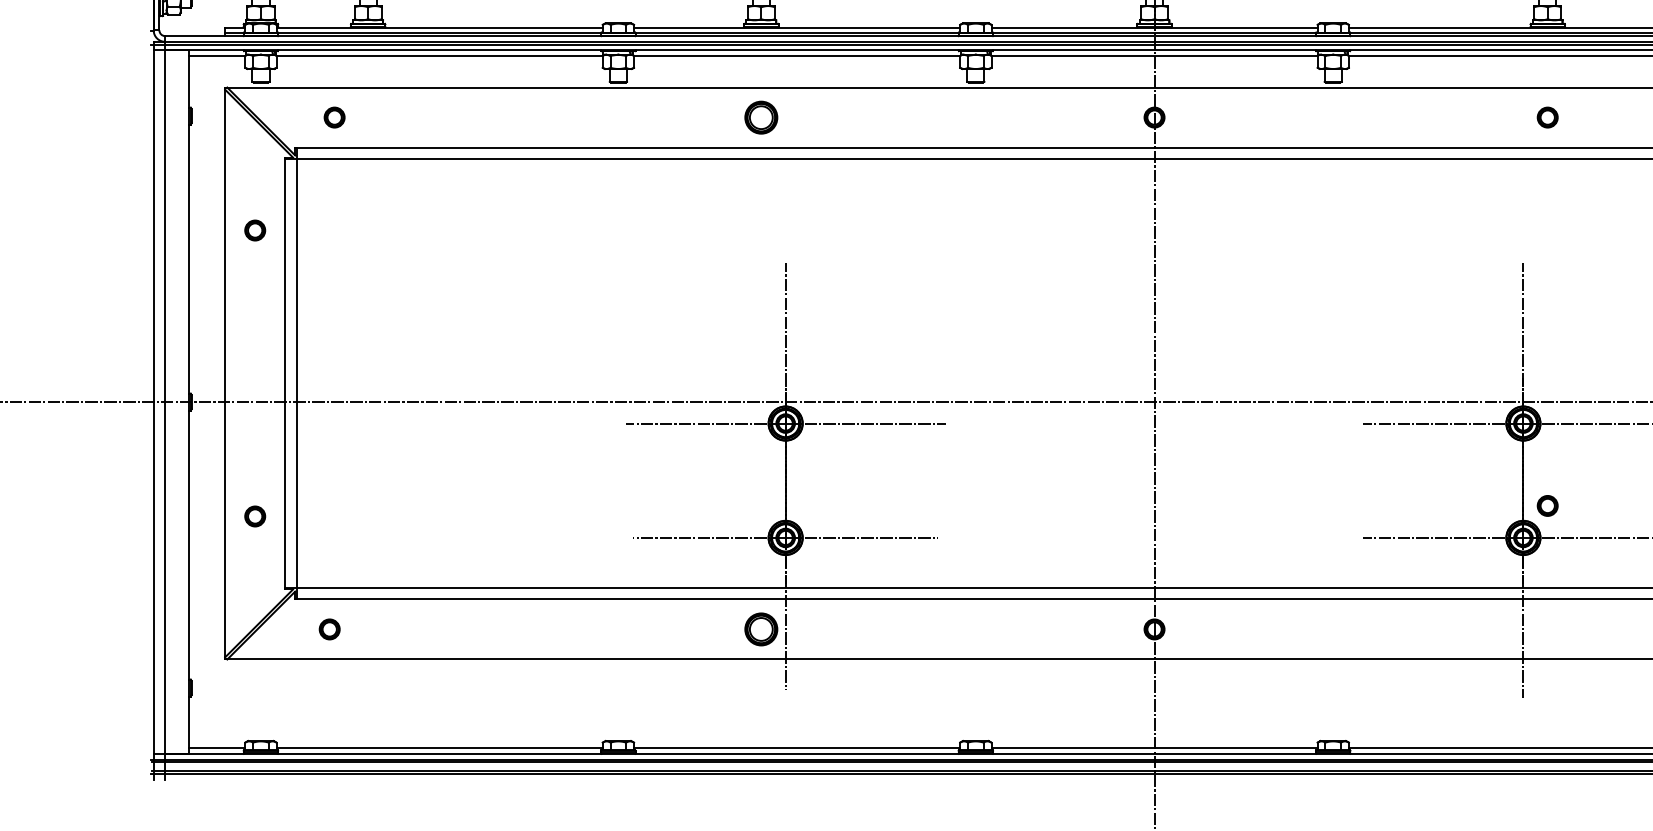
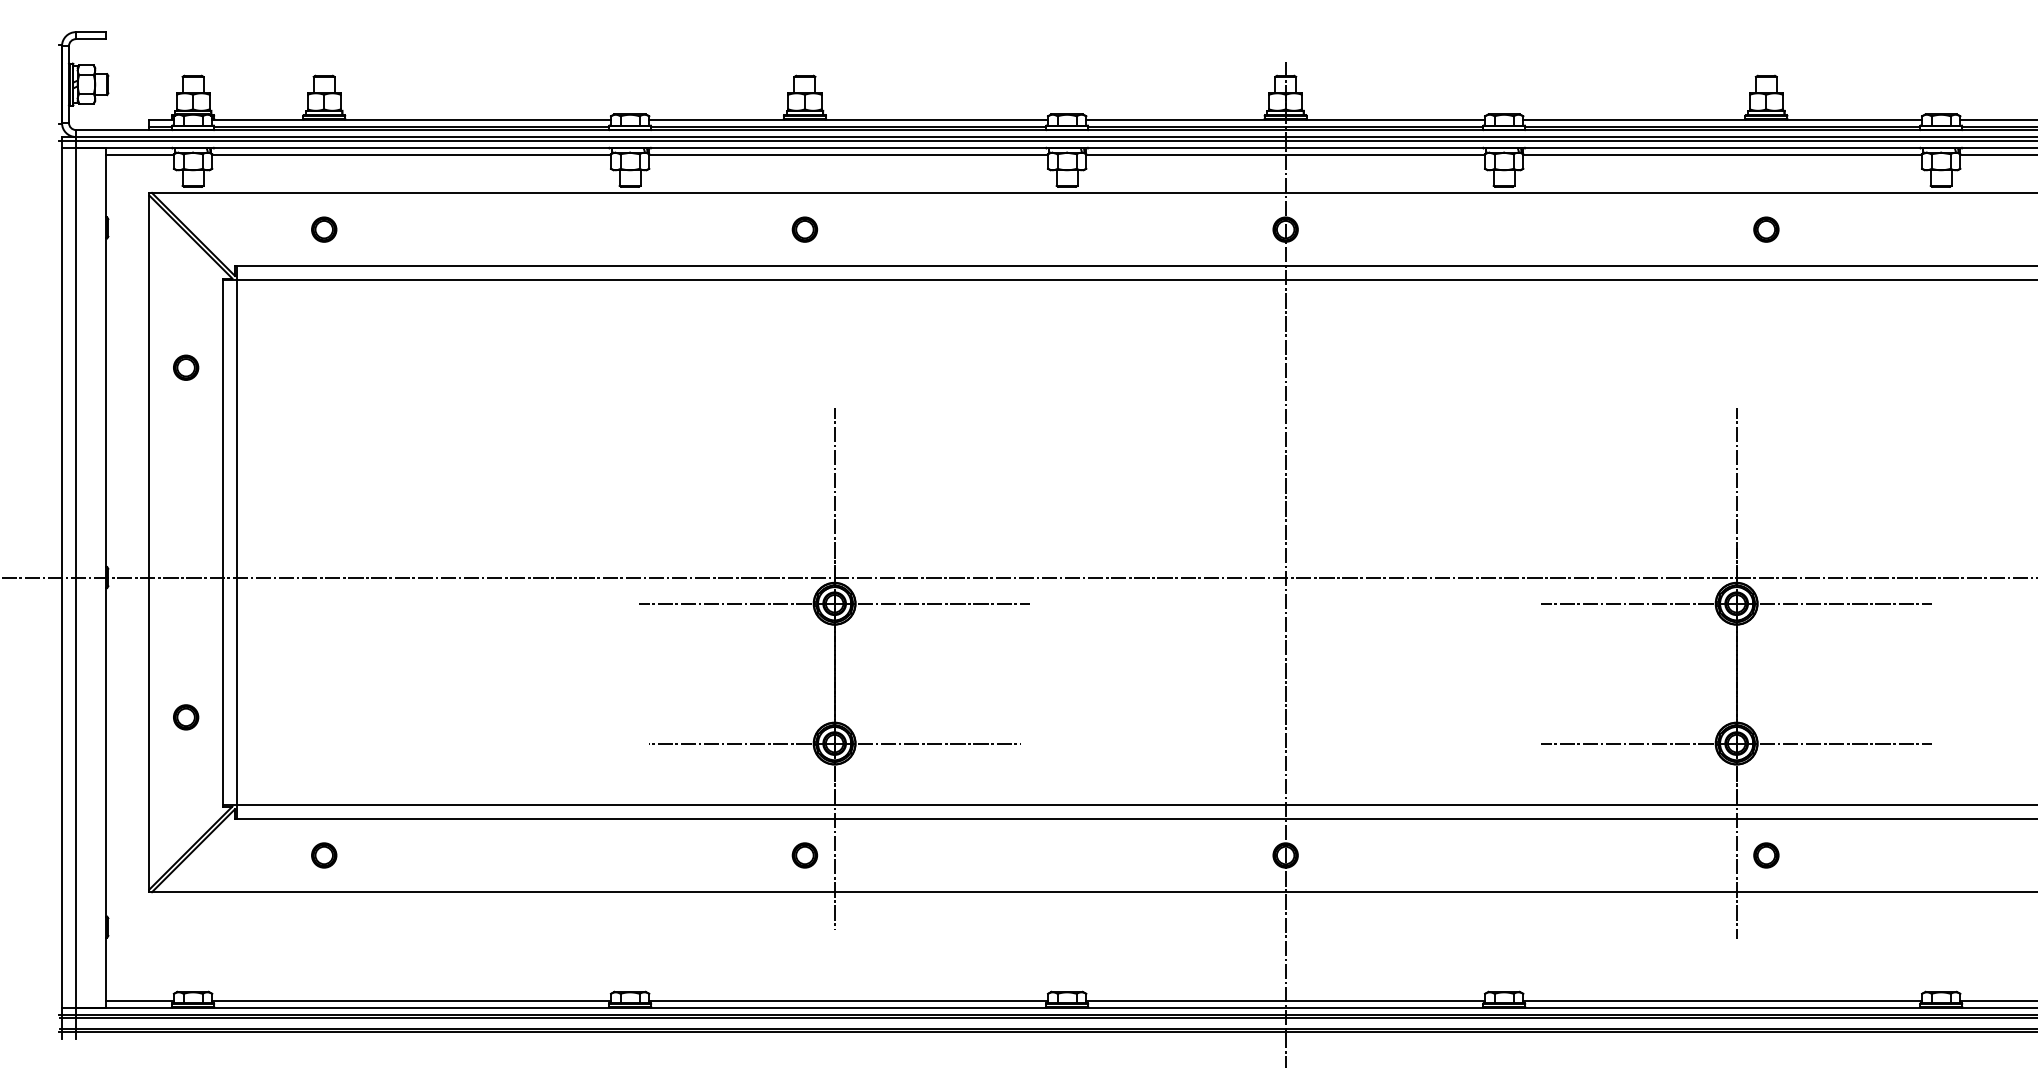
part: (334, 117) -> (324, 229), moved
part: (760, 117) -> (804, 229), size x0.62
part: (1547, 505) -> (1766, 855), moved
part: (329, 629) -> (324, 855), moved
part: (760, 629) -> (804, 855), size x0.62

